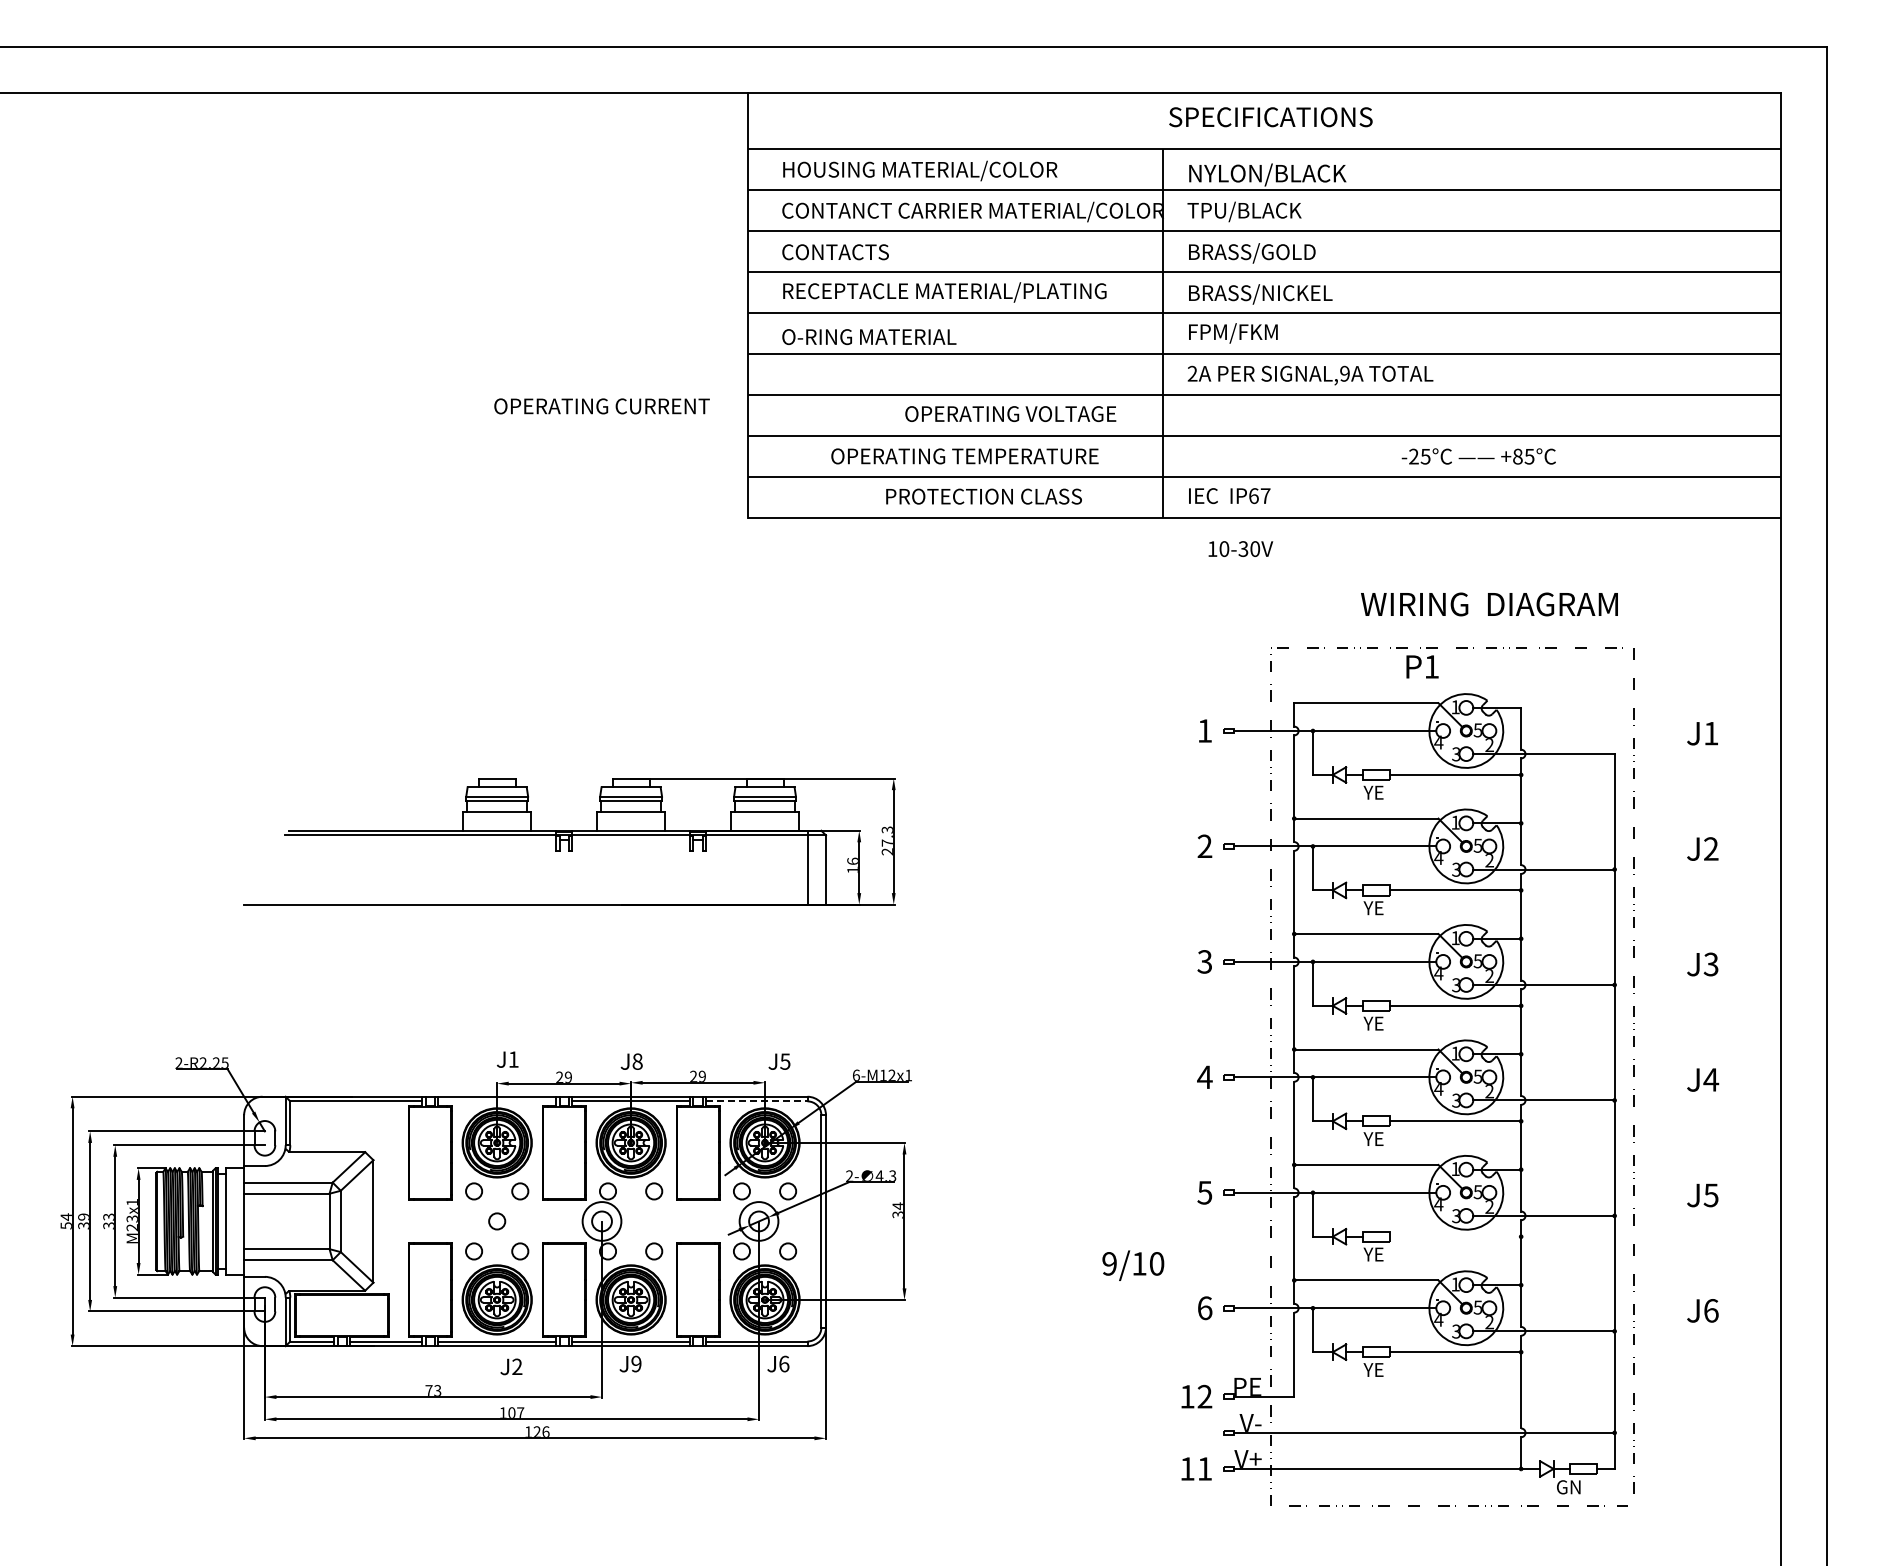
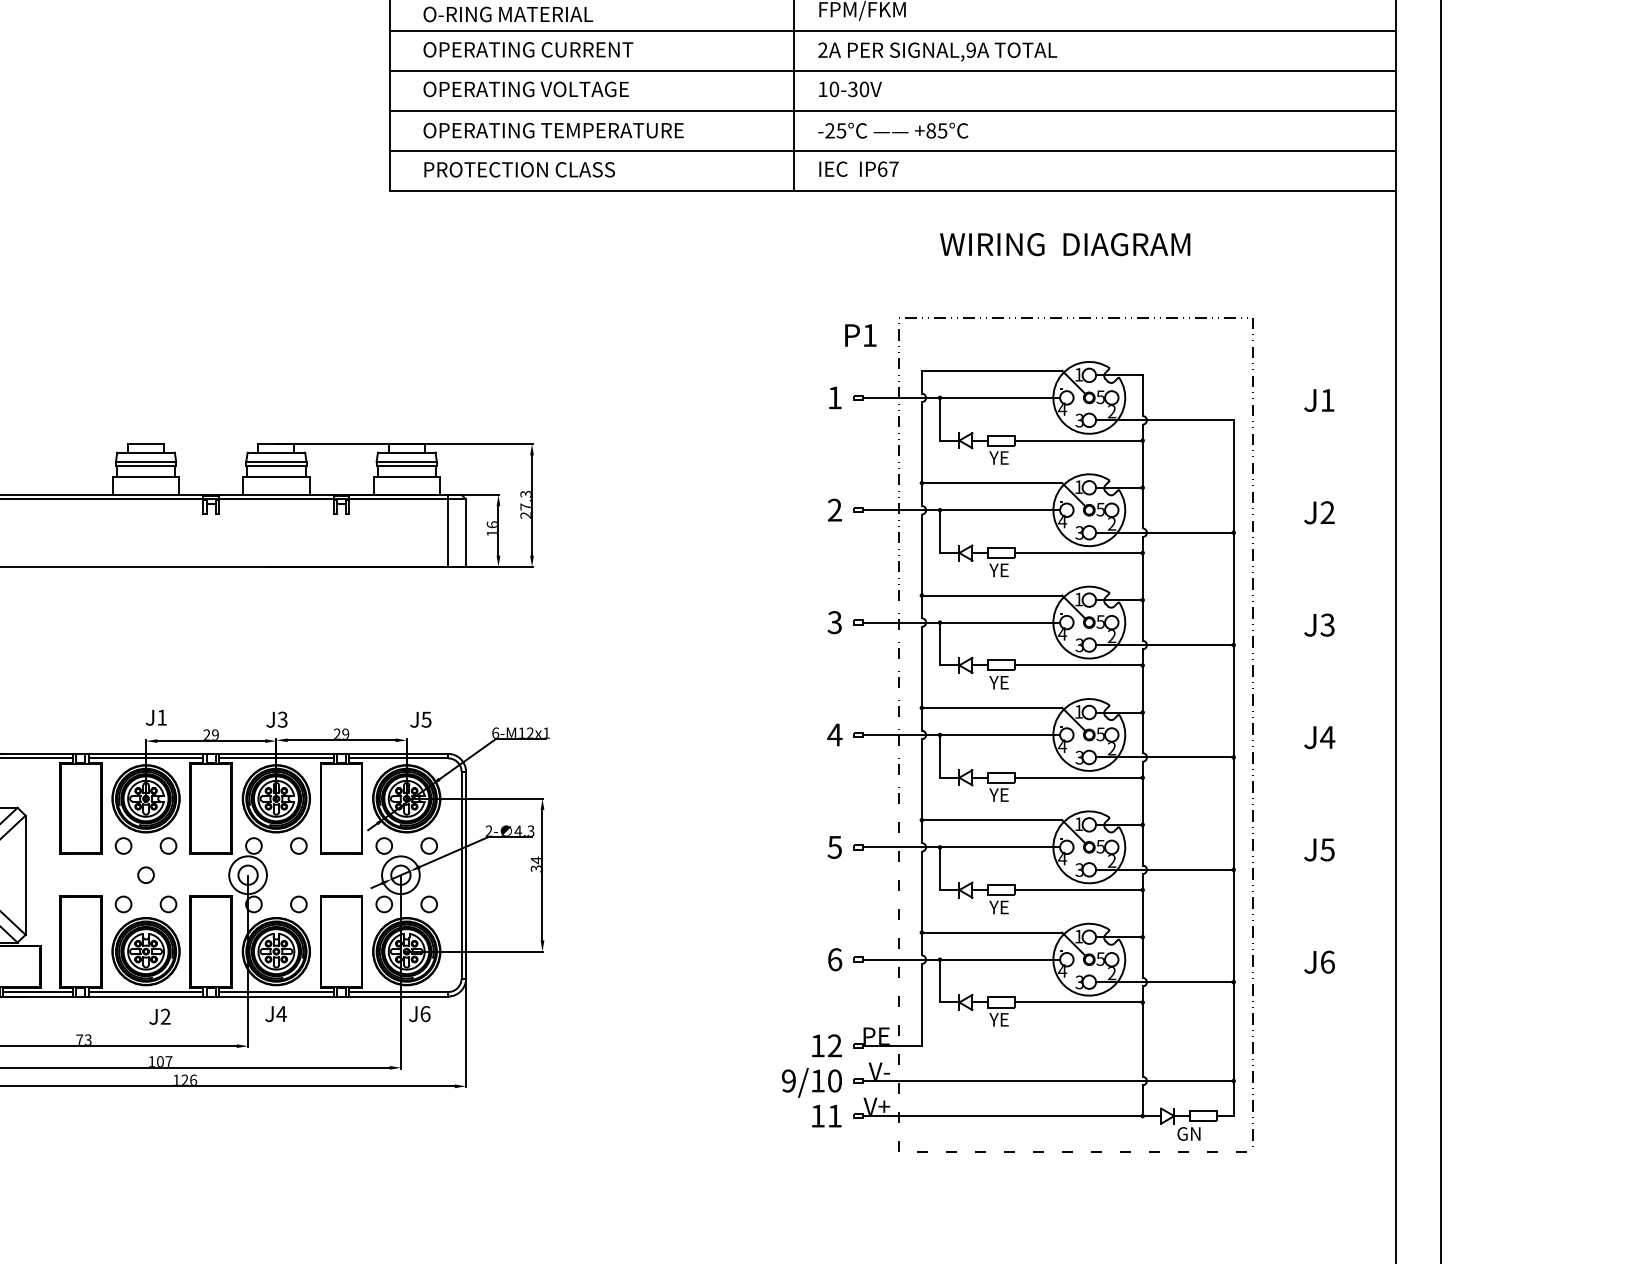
text: (601, 406) -> (527, 49), moved
text: (1010, 413) -> (525, 88), moved
text: (964, 456) -> (553, 130), moved
text: (1478, 456) -> (892, 130), moved
text: (983, 496) -> (519, 169), moved
text: (1240, 548) -> (850, 88), moved
text: (1489, 604) -> (1065, 244), moved
text: (1422, 666) -> (860, 335), moved
text: (637, 1061) -> (282, 719), J8 -> J3
line: (497, 1101) -> (146, 758), added
line: (756, 1101) -> (398, 758), dashed -> solid
line: (1455, 1236) -> (1078, 889), added
text: (1133, 1265) -> (812, 1082), moved
text: (636, 1363) -> (281, 1013), J9 -> J4

